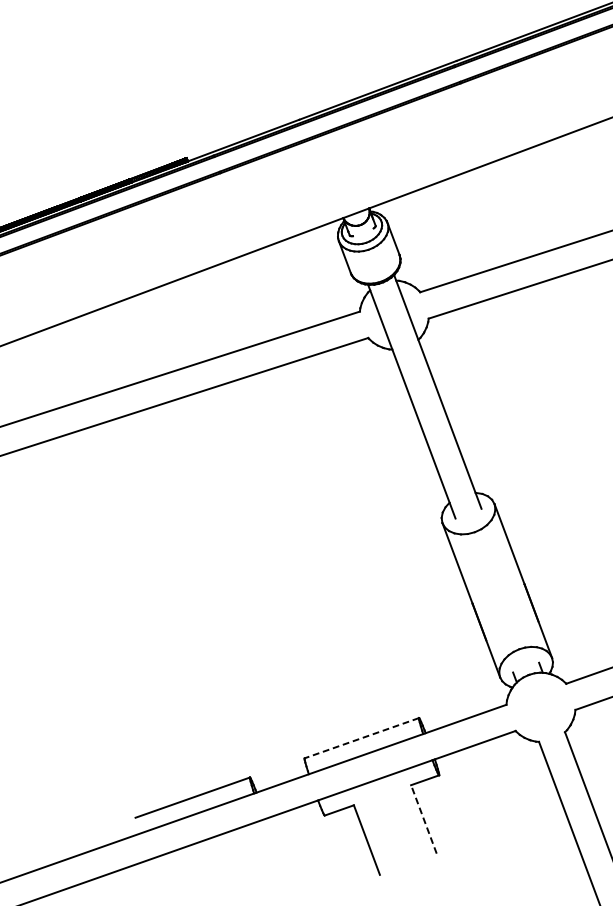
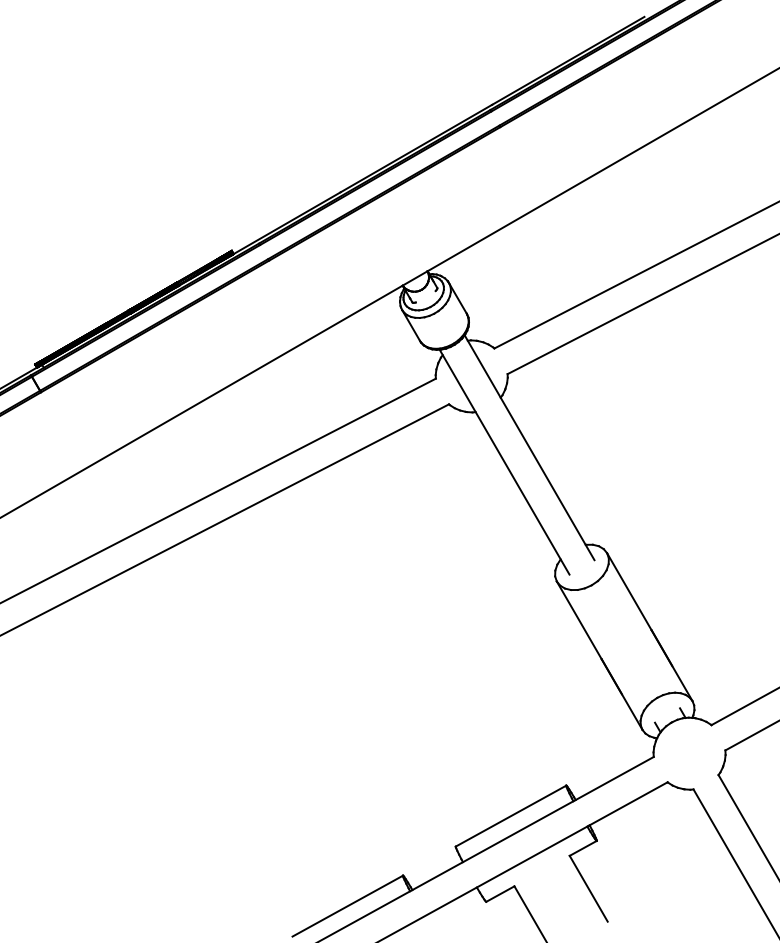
line: (361, 738) -> (510, 816), dashed -> solid
line: (423, 819) -> (588, 888), dashed -> solid

